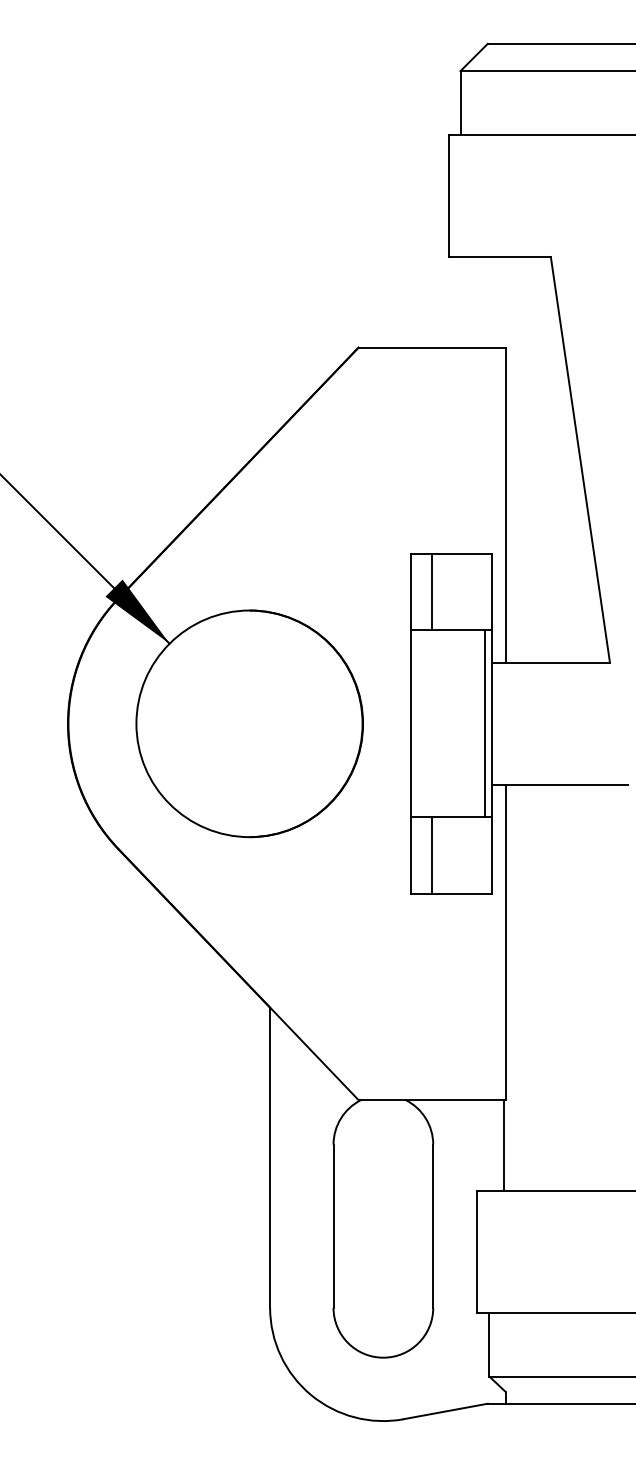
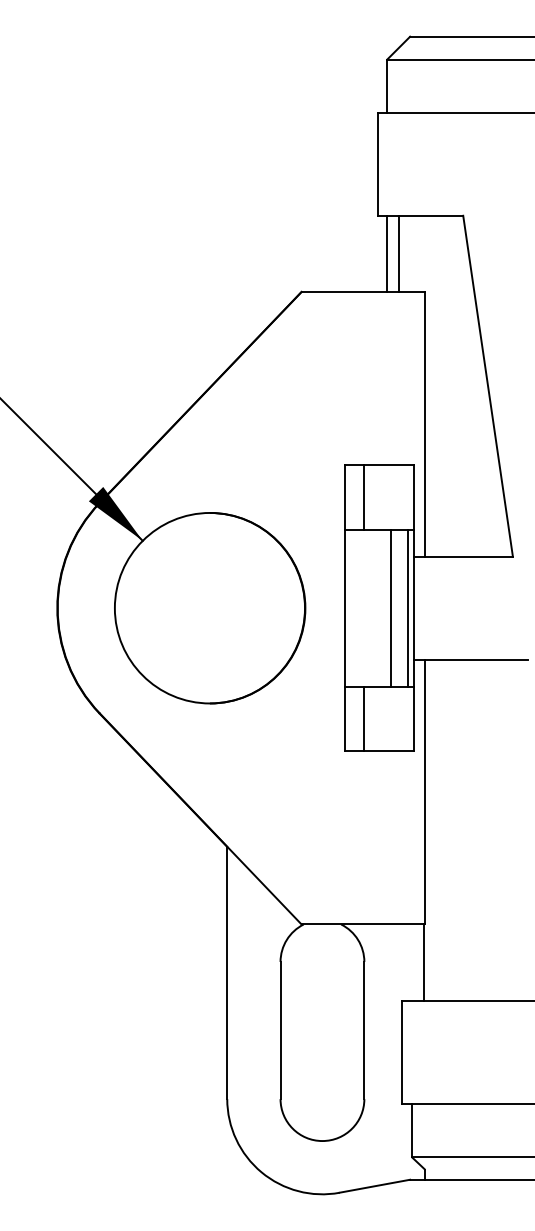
line: (460, 301) -> (387, 253), added
line: (474, 301) -> (399, 253), added
line: (465, 723) -> (391, 607), added

